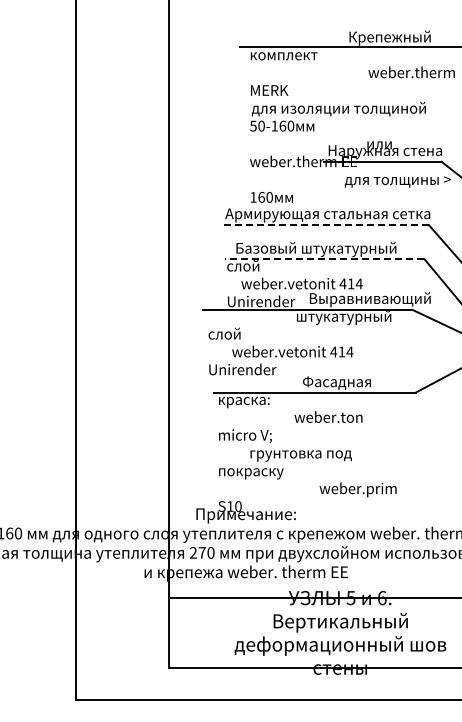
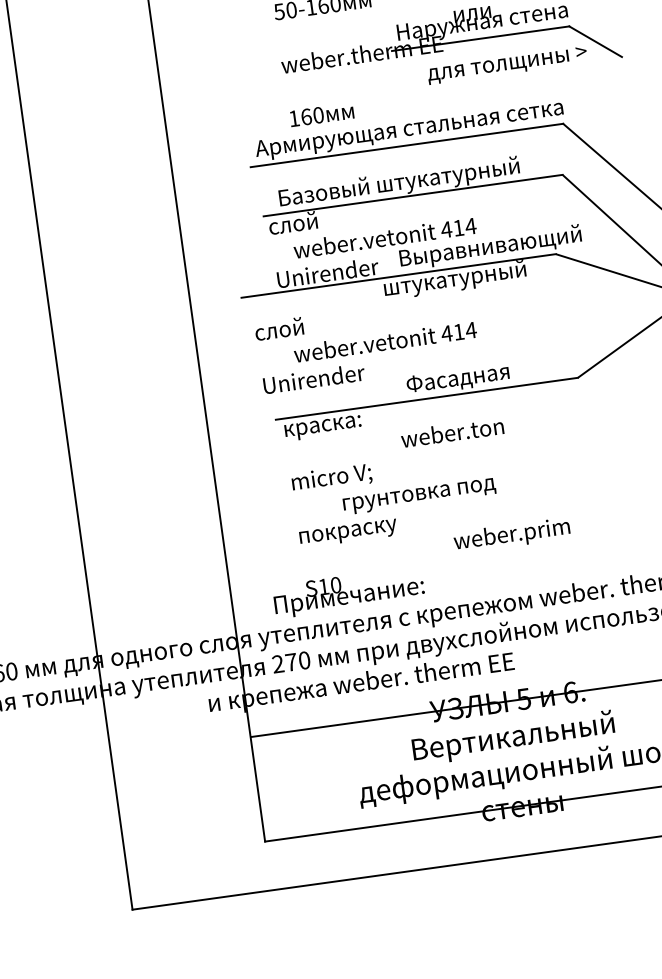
line: (324, 225) -> (406, 146), dashed -> solid
line: (324, 258) -> (413, 195), dashed -> solid

